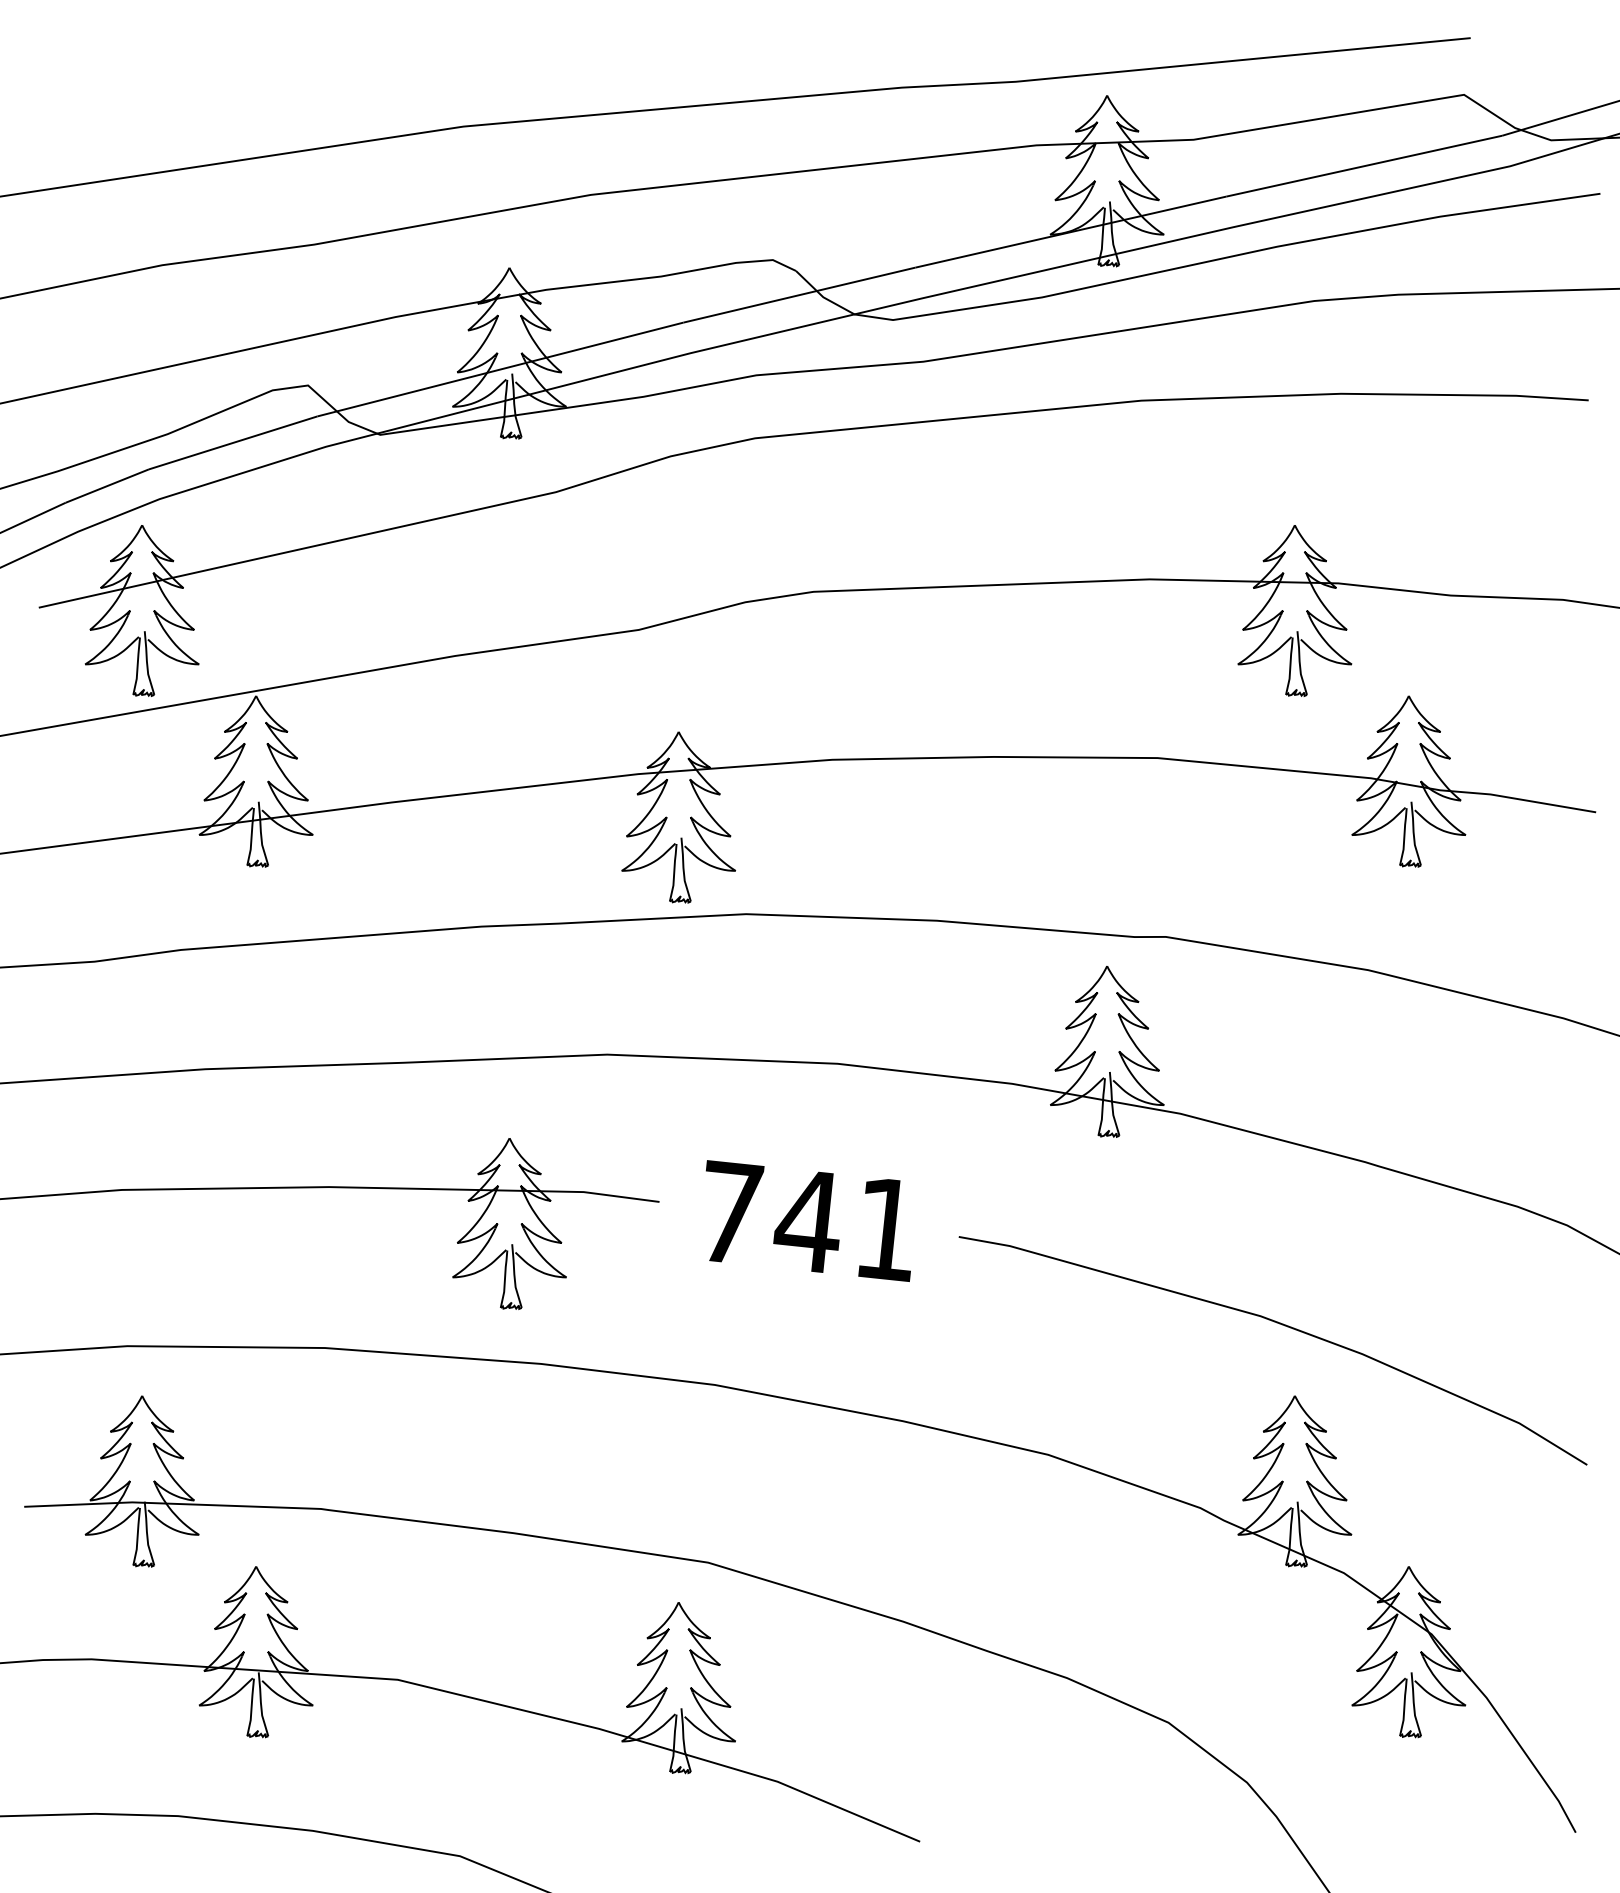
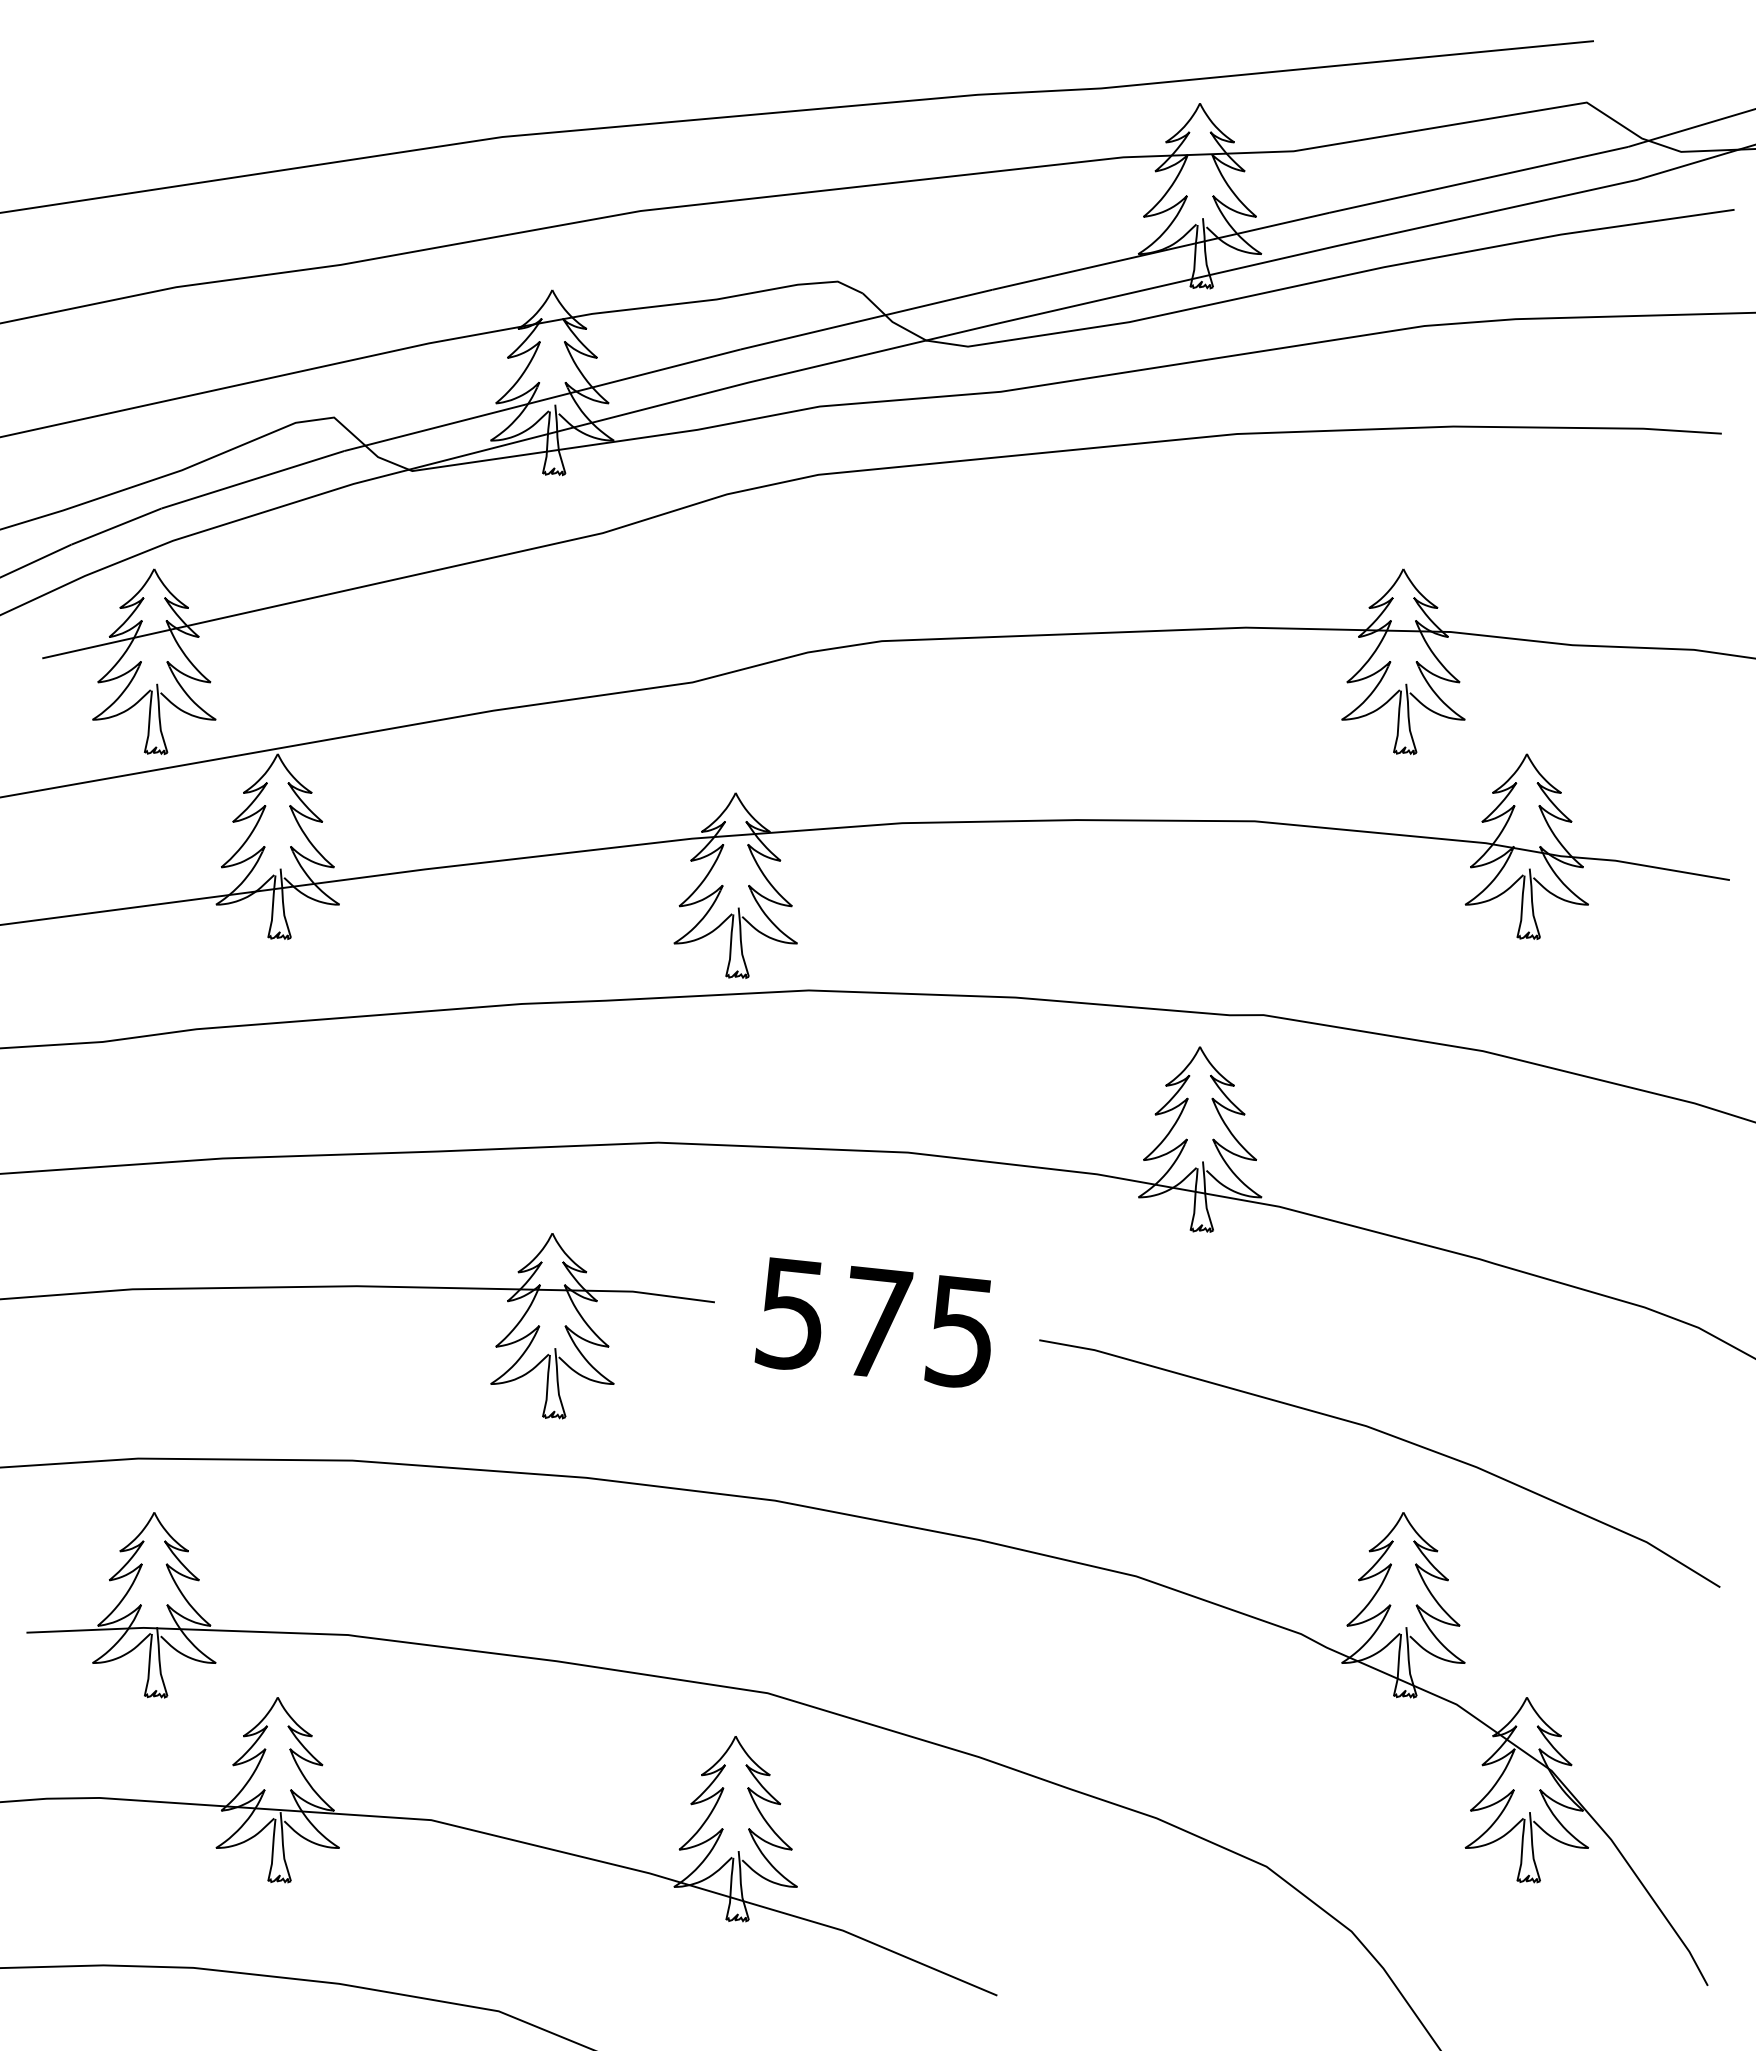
text: (804, 1221) -> (872, 1323), 741 -> 575

